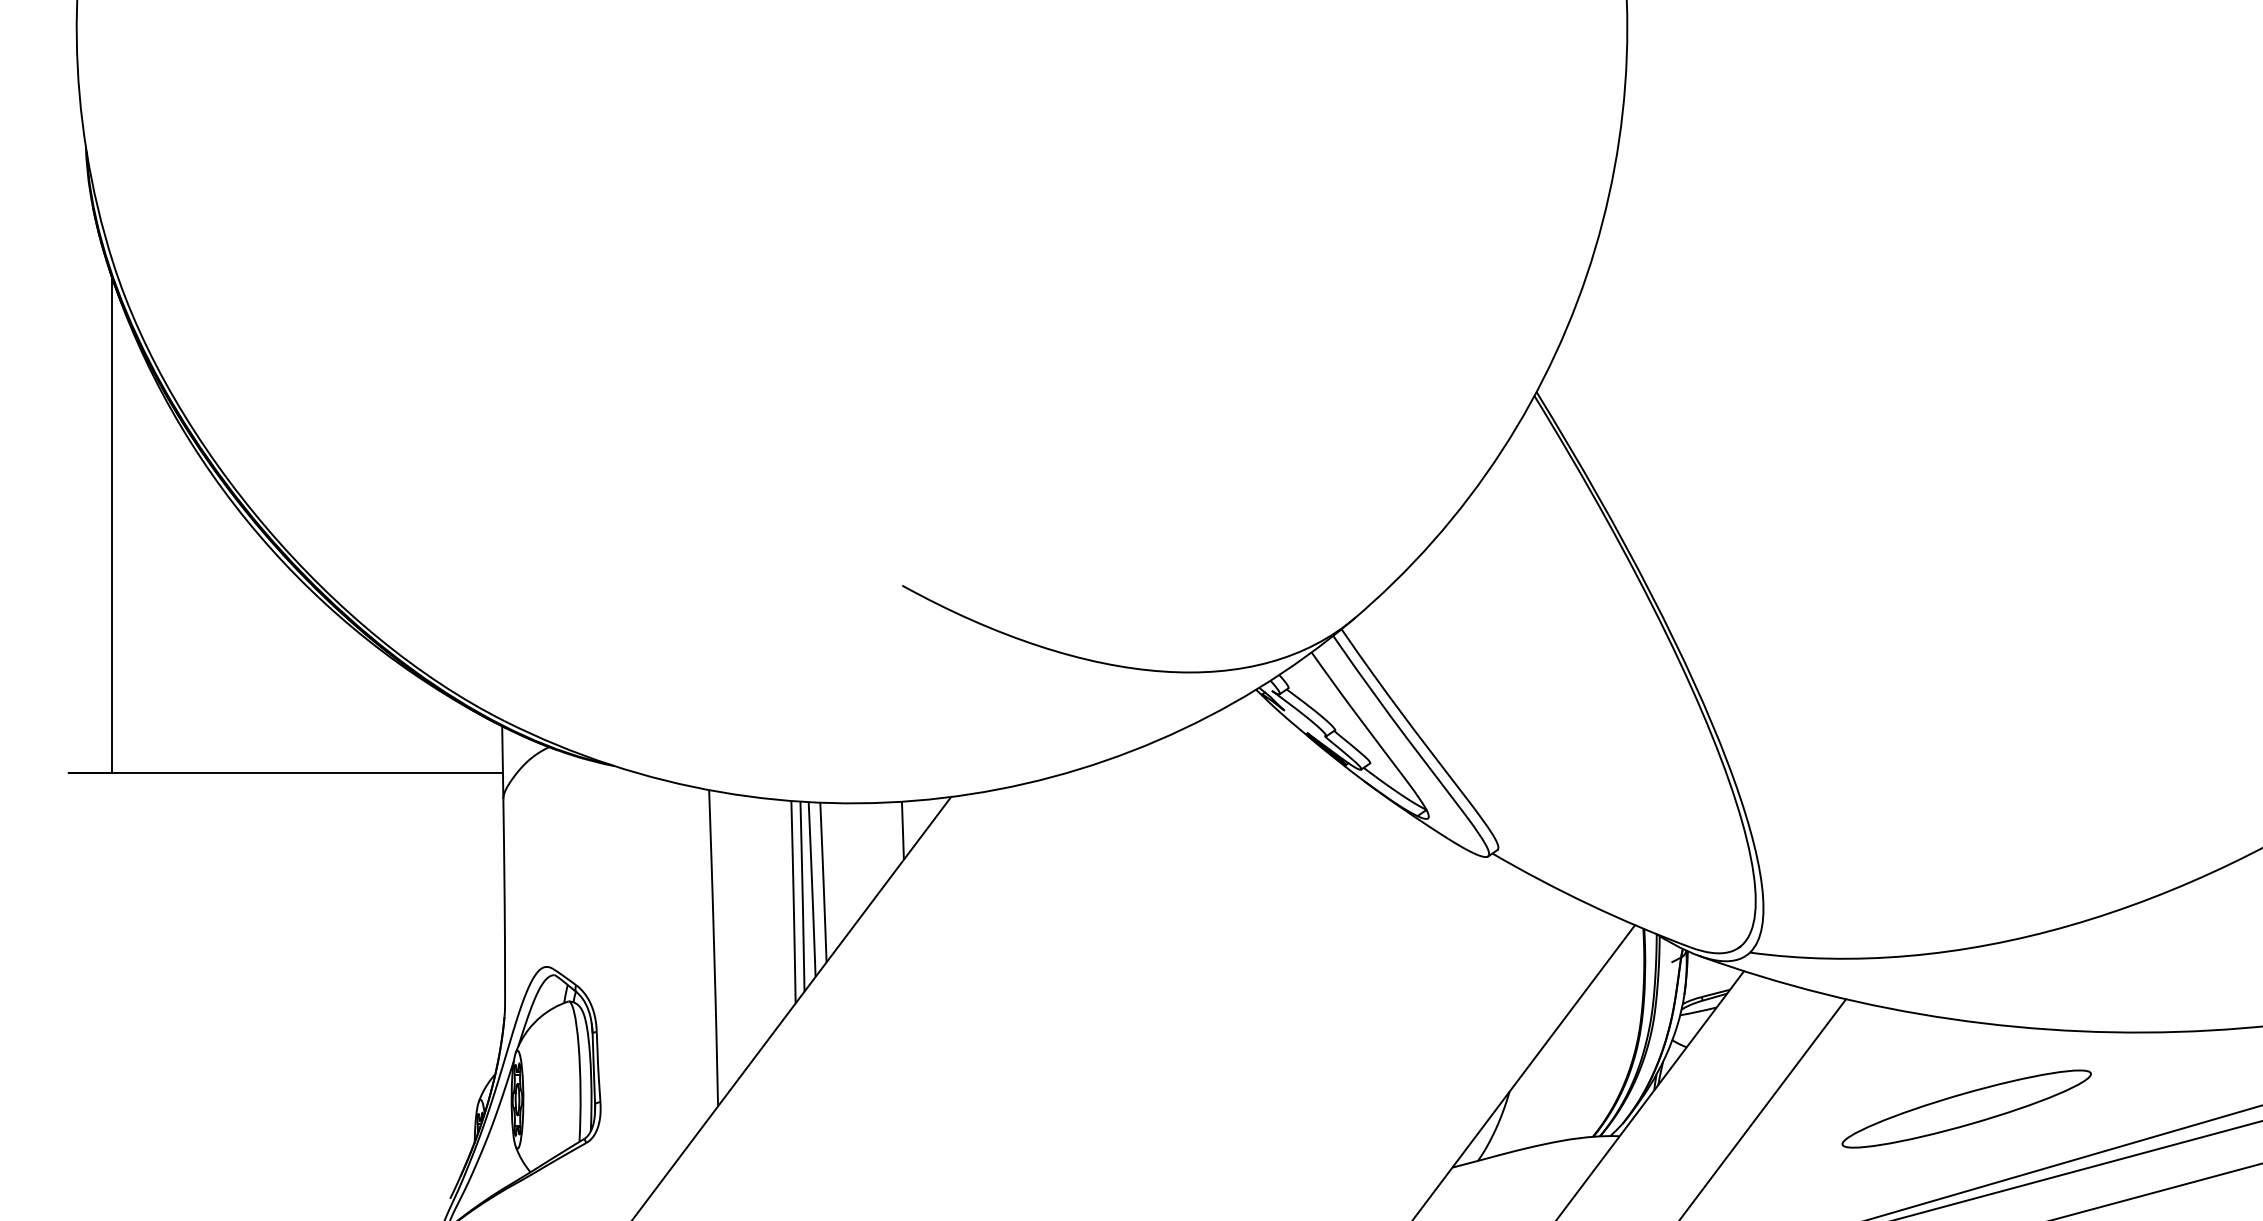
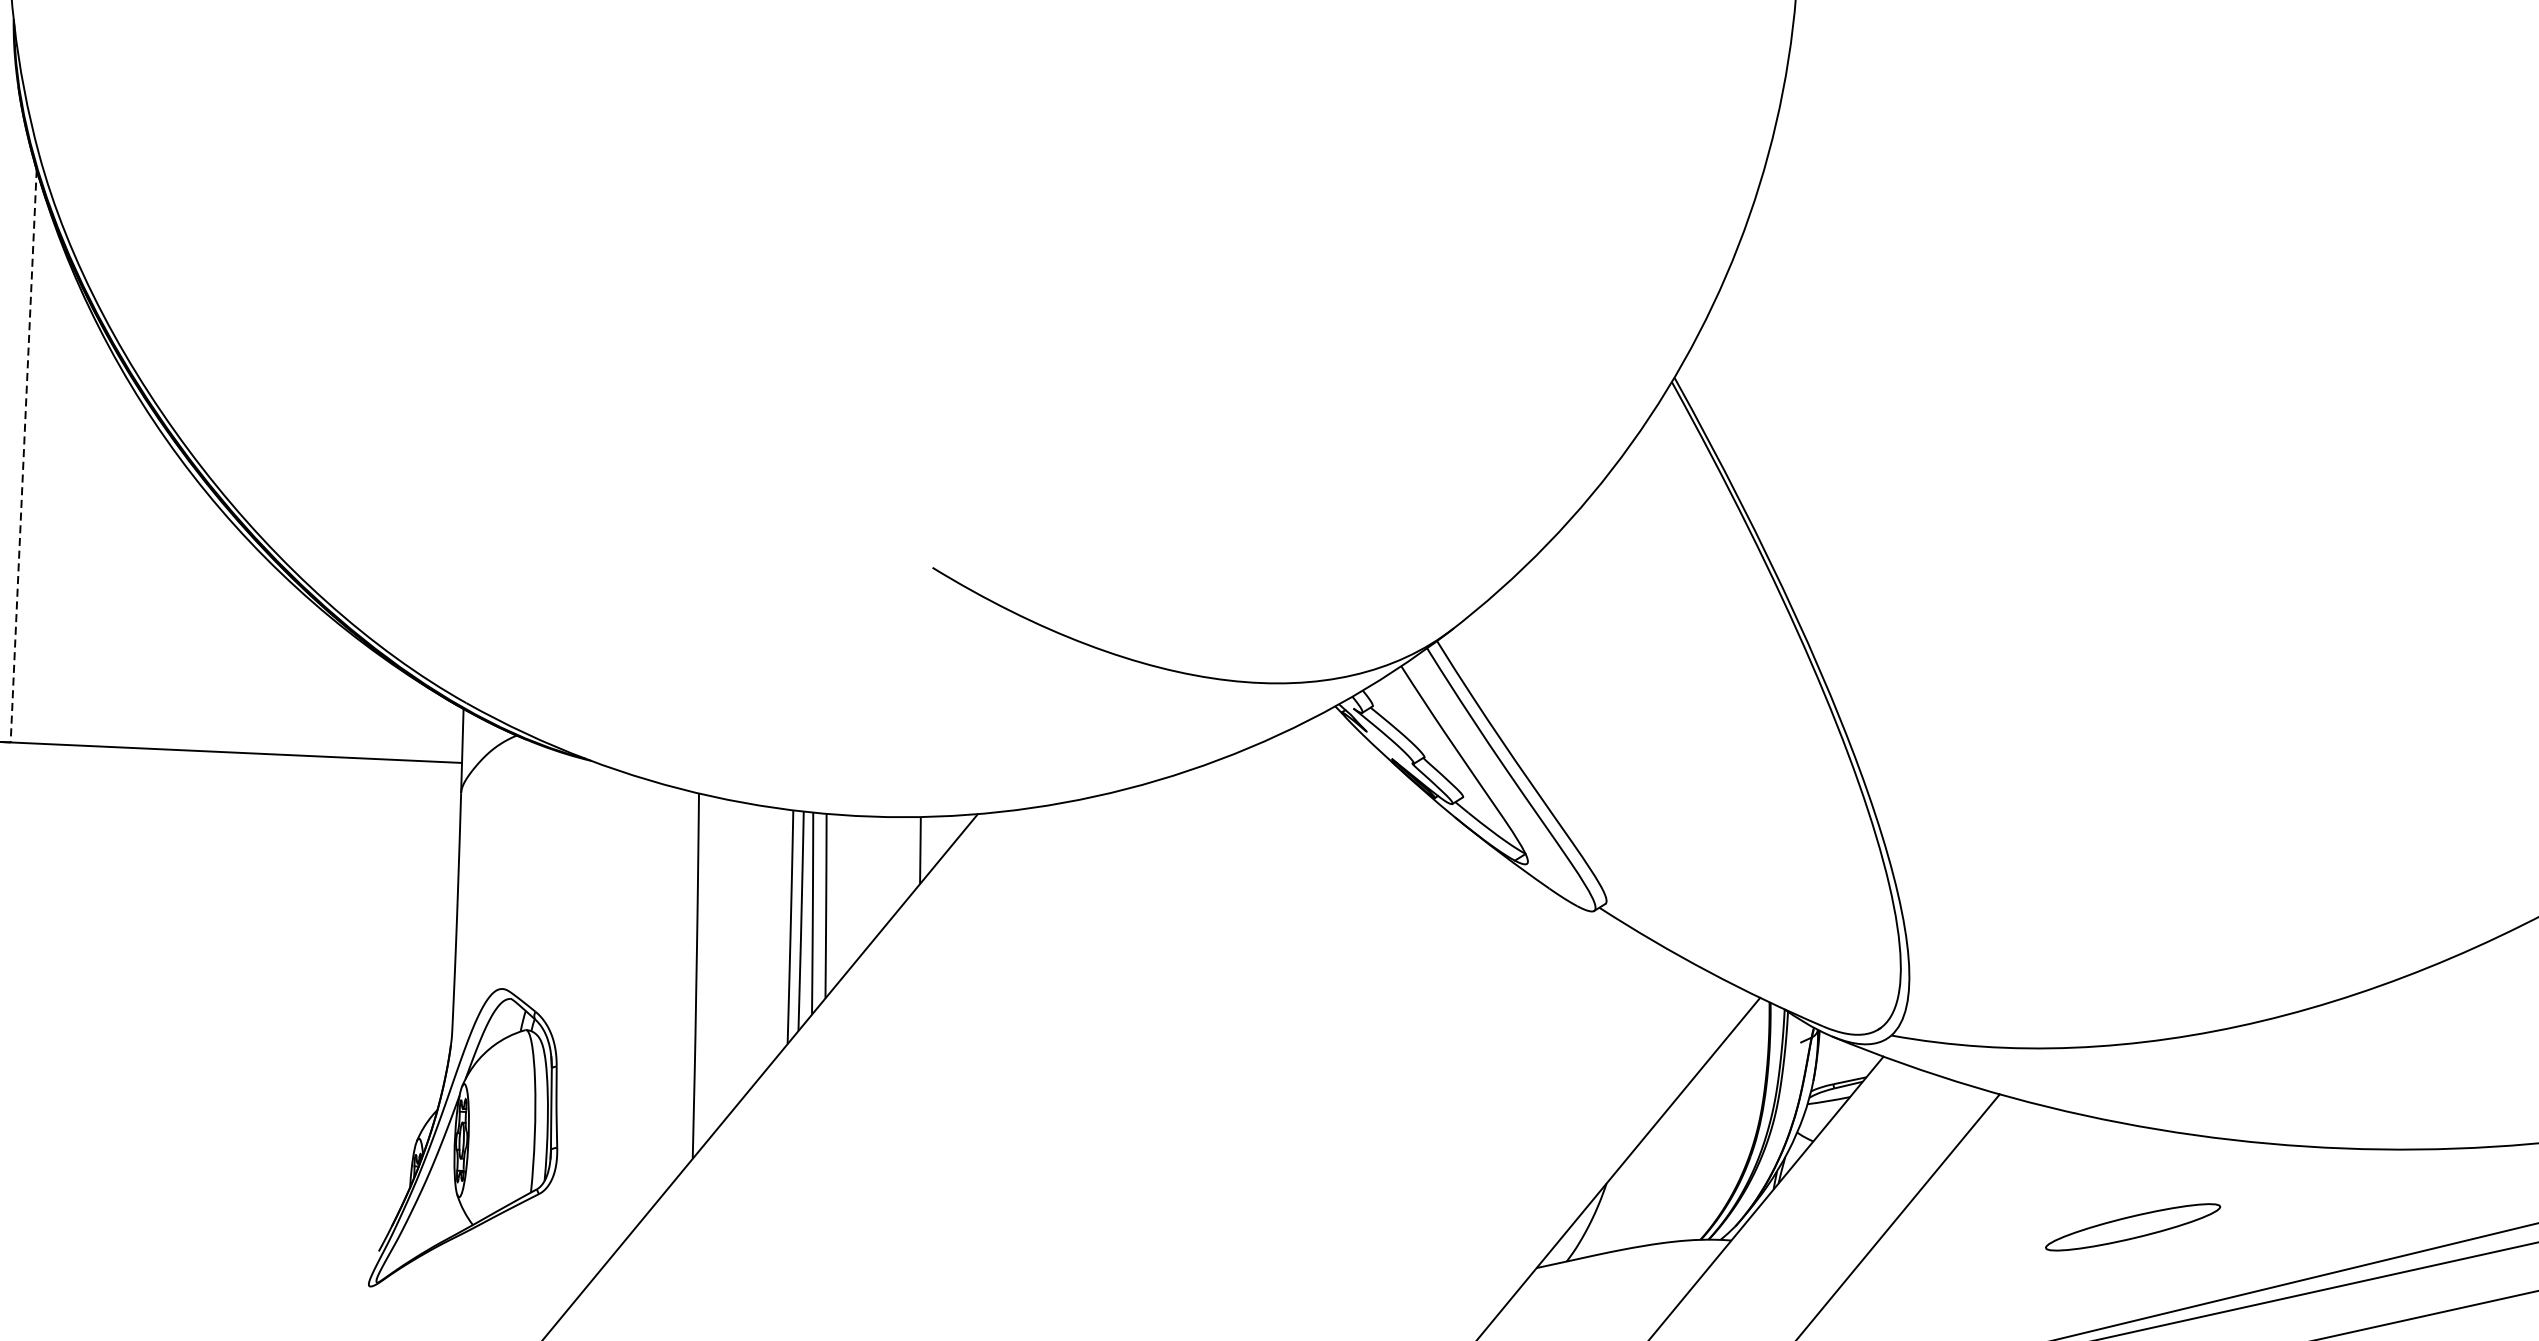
line: (111, 525) -> (23, 456), solid -> dashed
part: (1966, 1108) -> (2132, 1226), size x0.6

